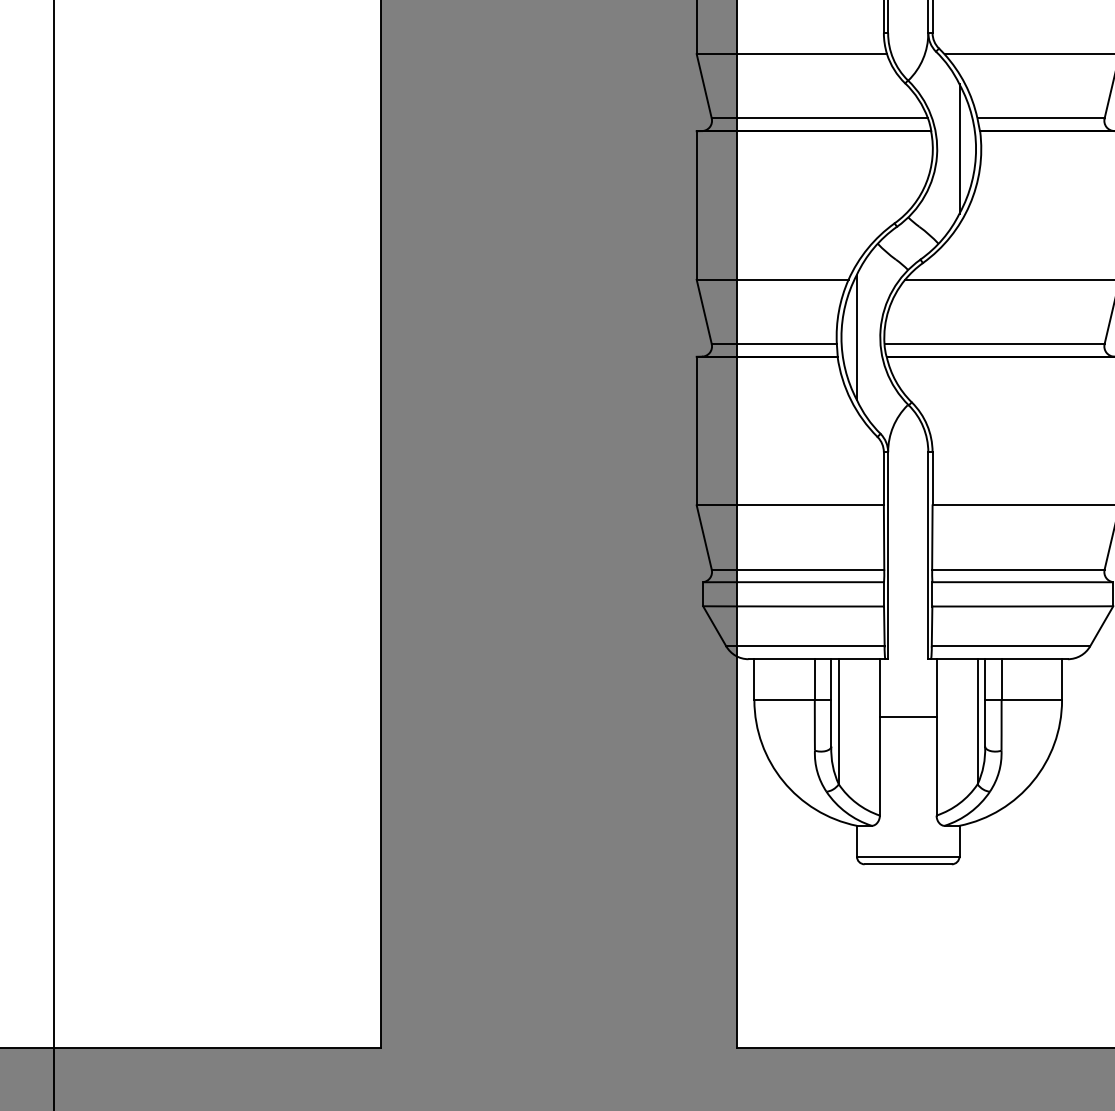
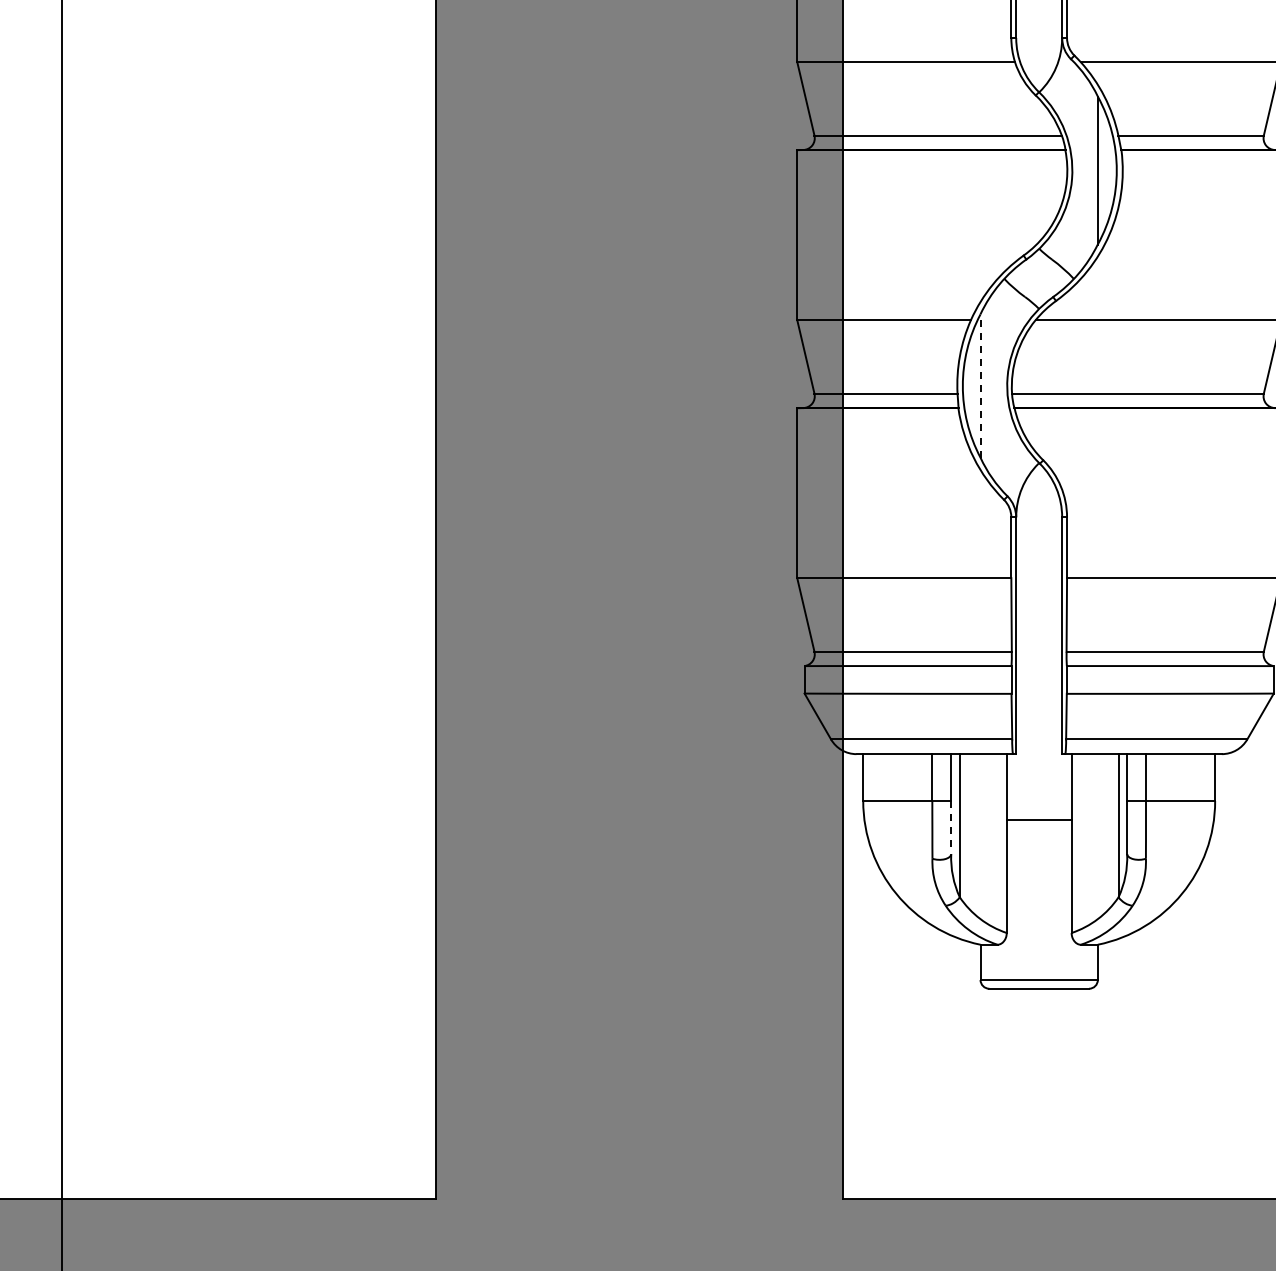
line: (856, 337) -> (980, 386), solid -> dashed
line: (831, 723) -> (951, 827), solid -> dashed

